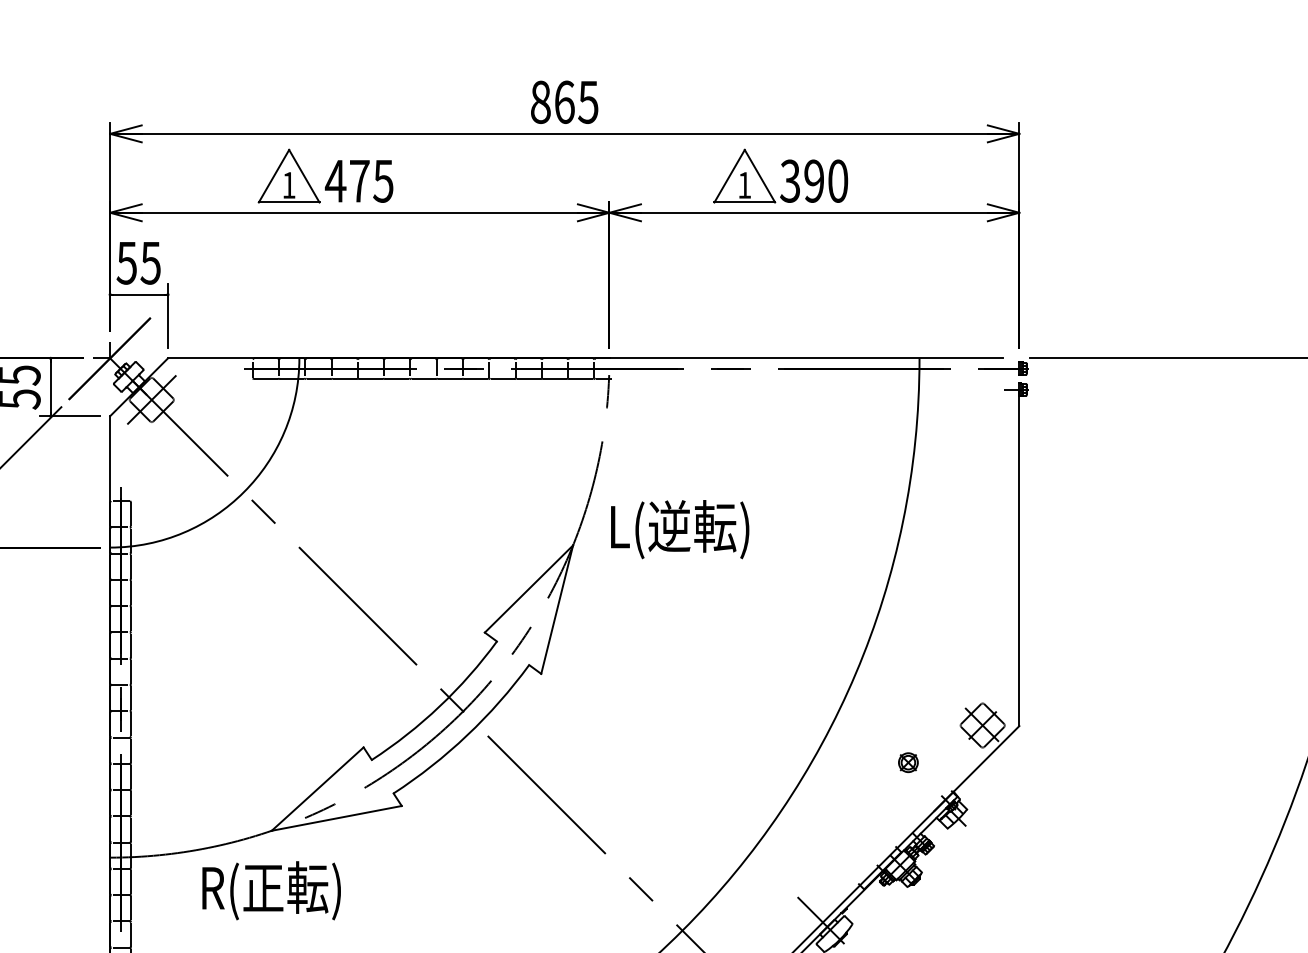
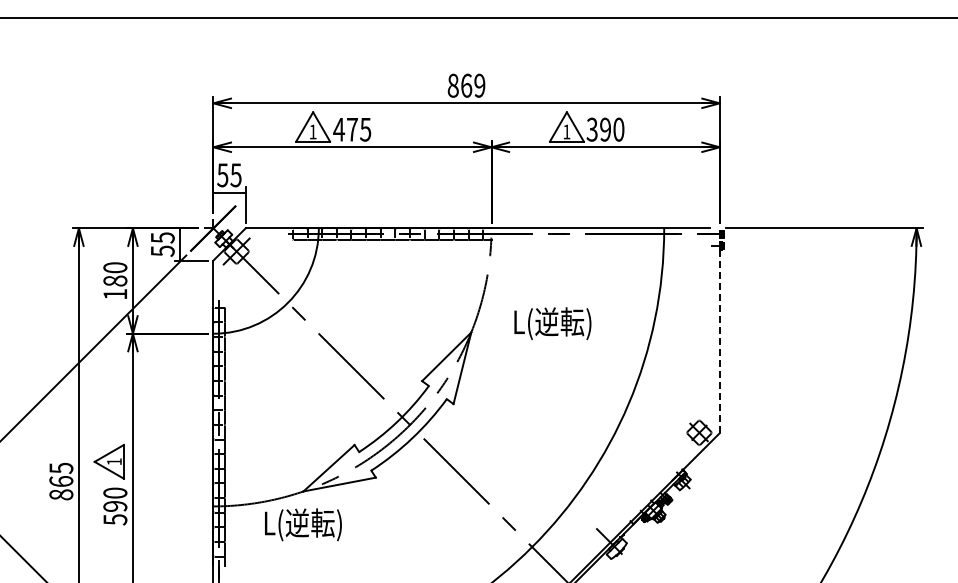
text: (587, 101) -> (479, 85), 865 -> 869
text: (679, 529) -> (552, 323), moved
line: (1018, 557) -> (719, 339), solid -> dashed
part: (907, 762) -> (657, 453), removed
text: (271, 890) -> (303, 524), R(正転) -> L(逆転)

